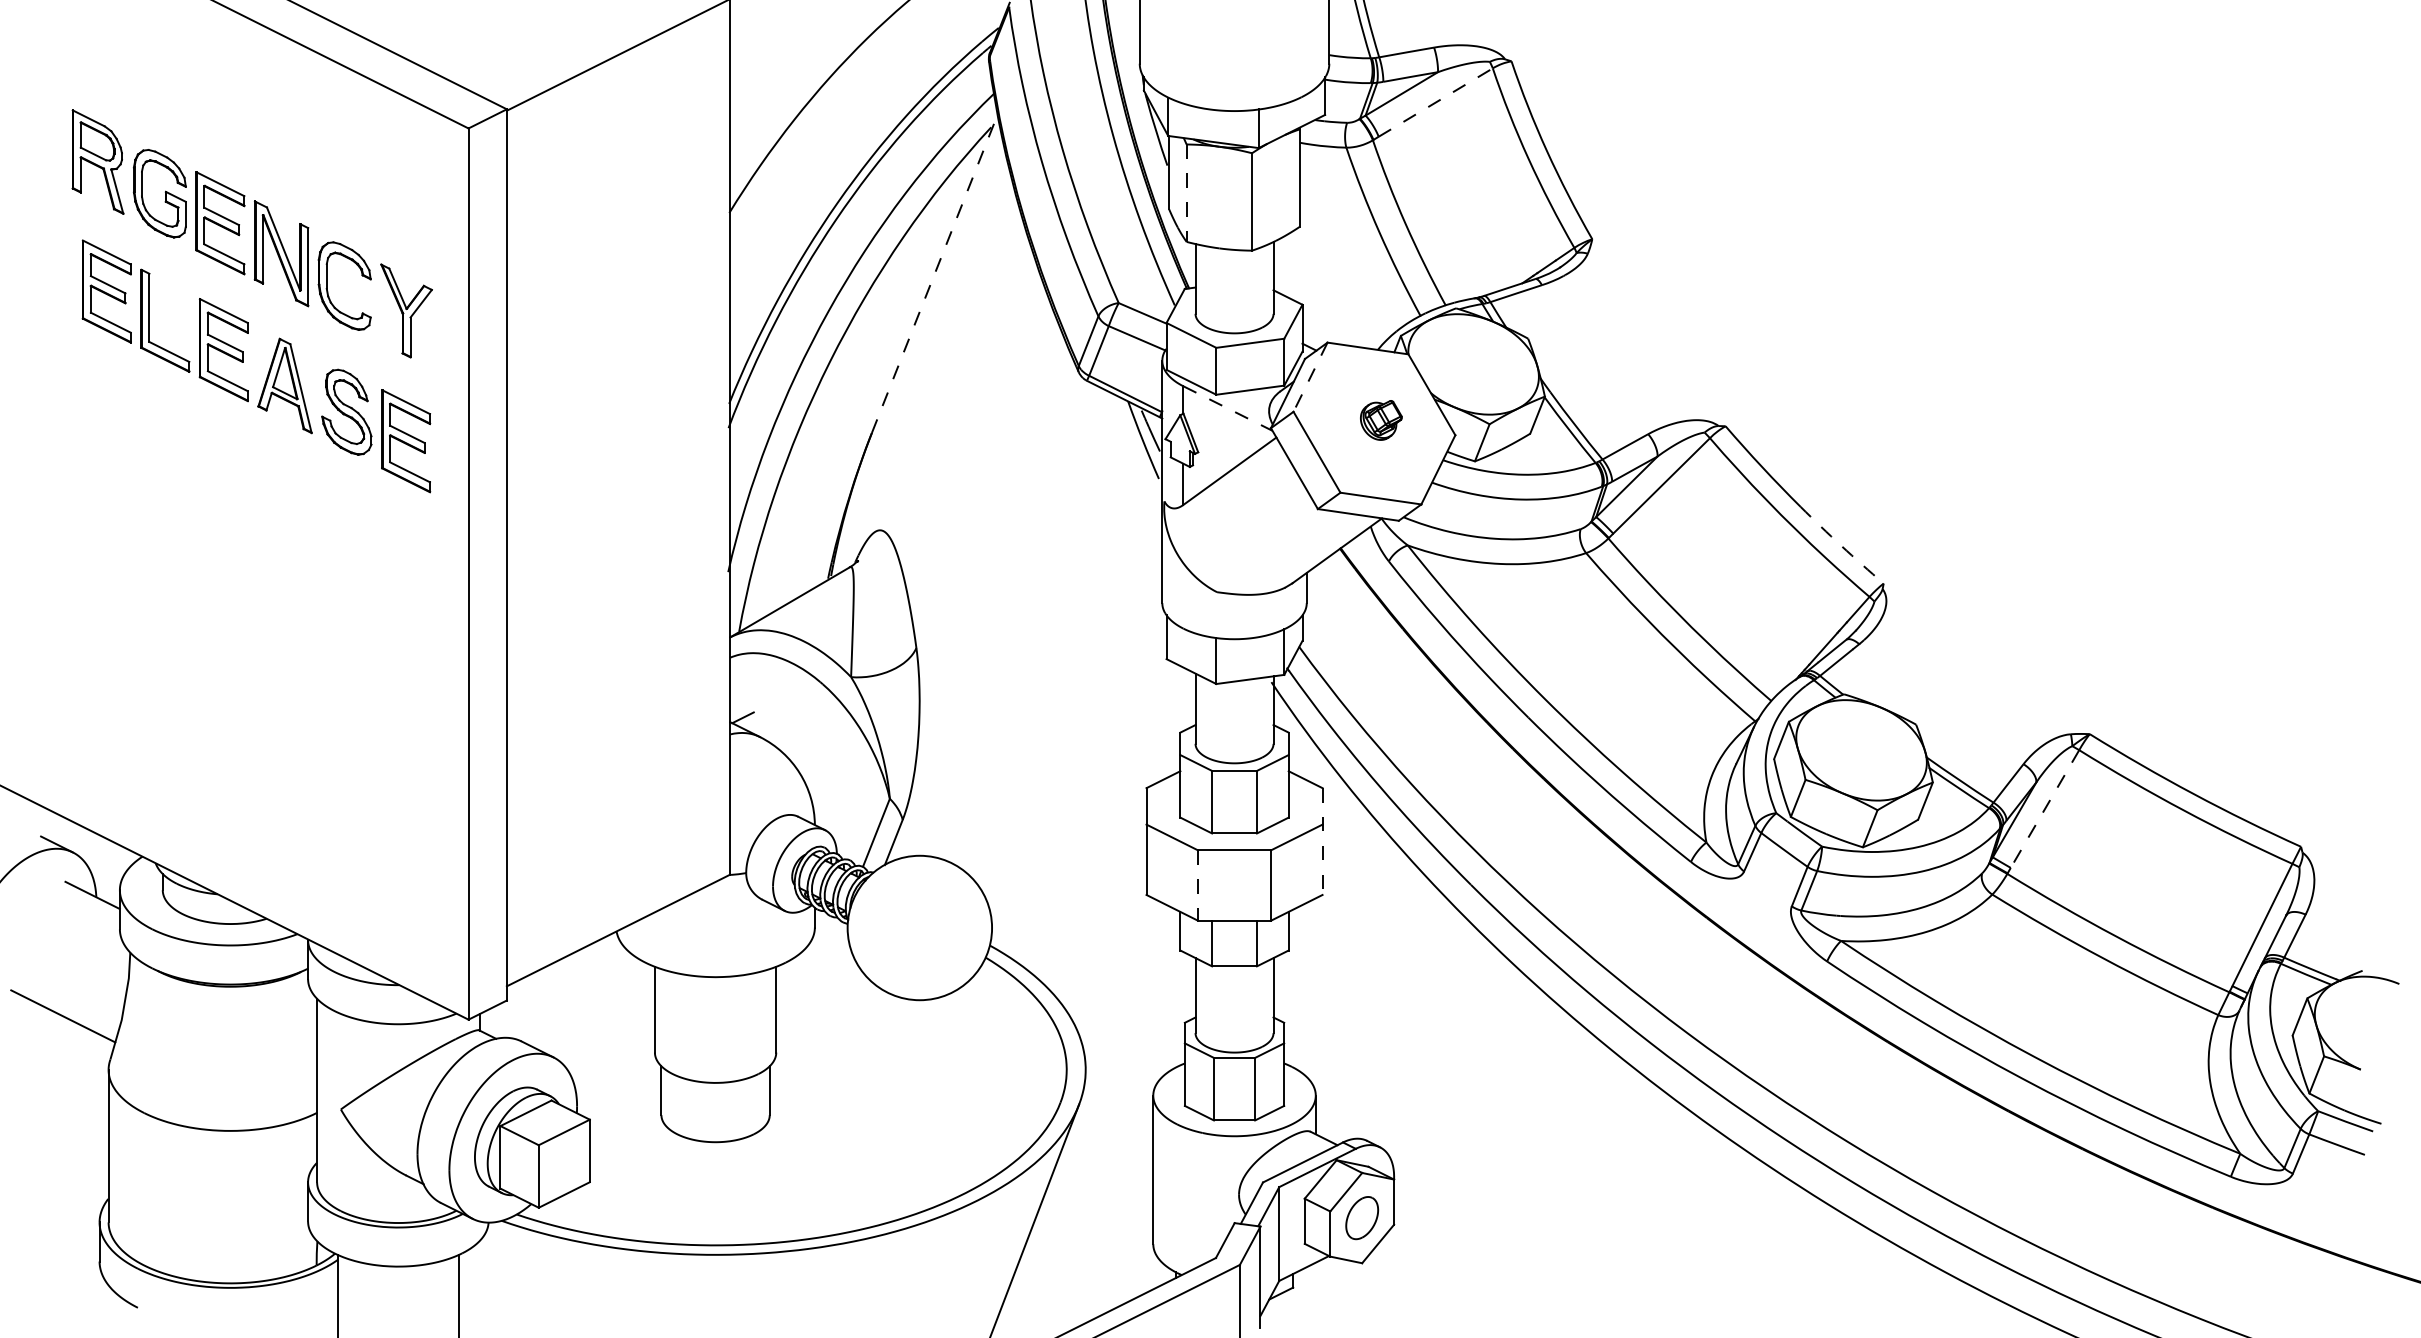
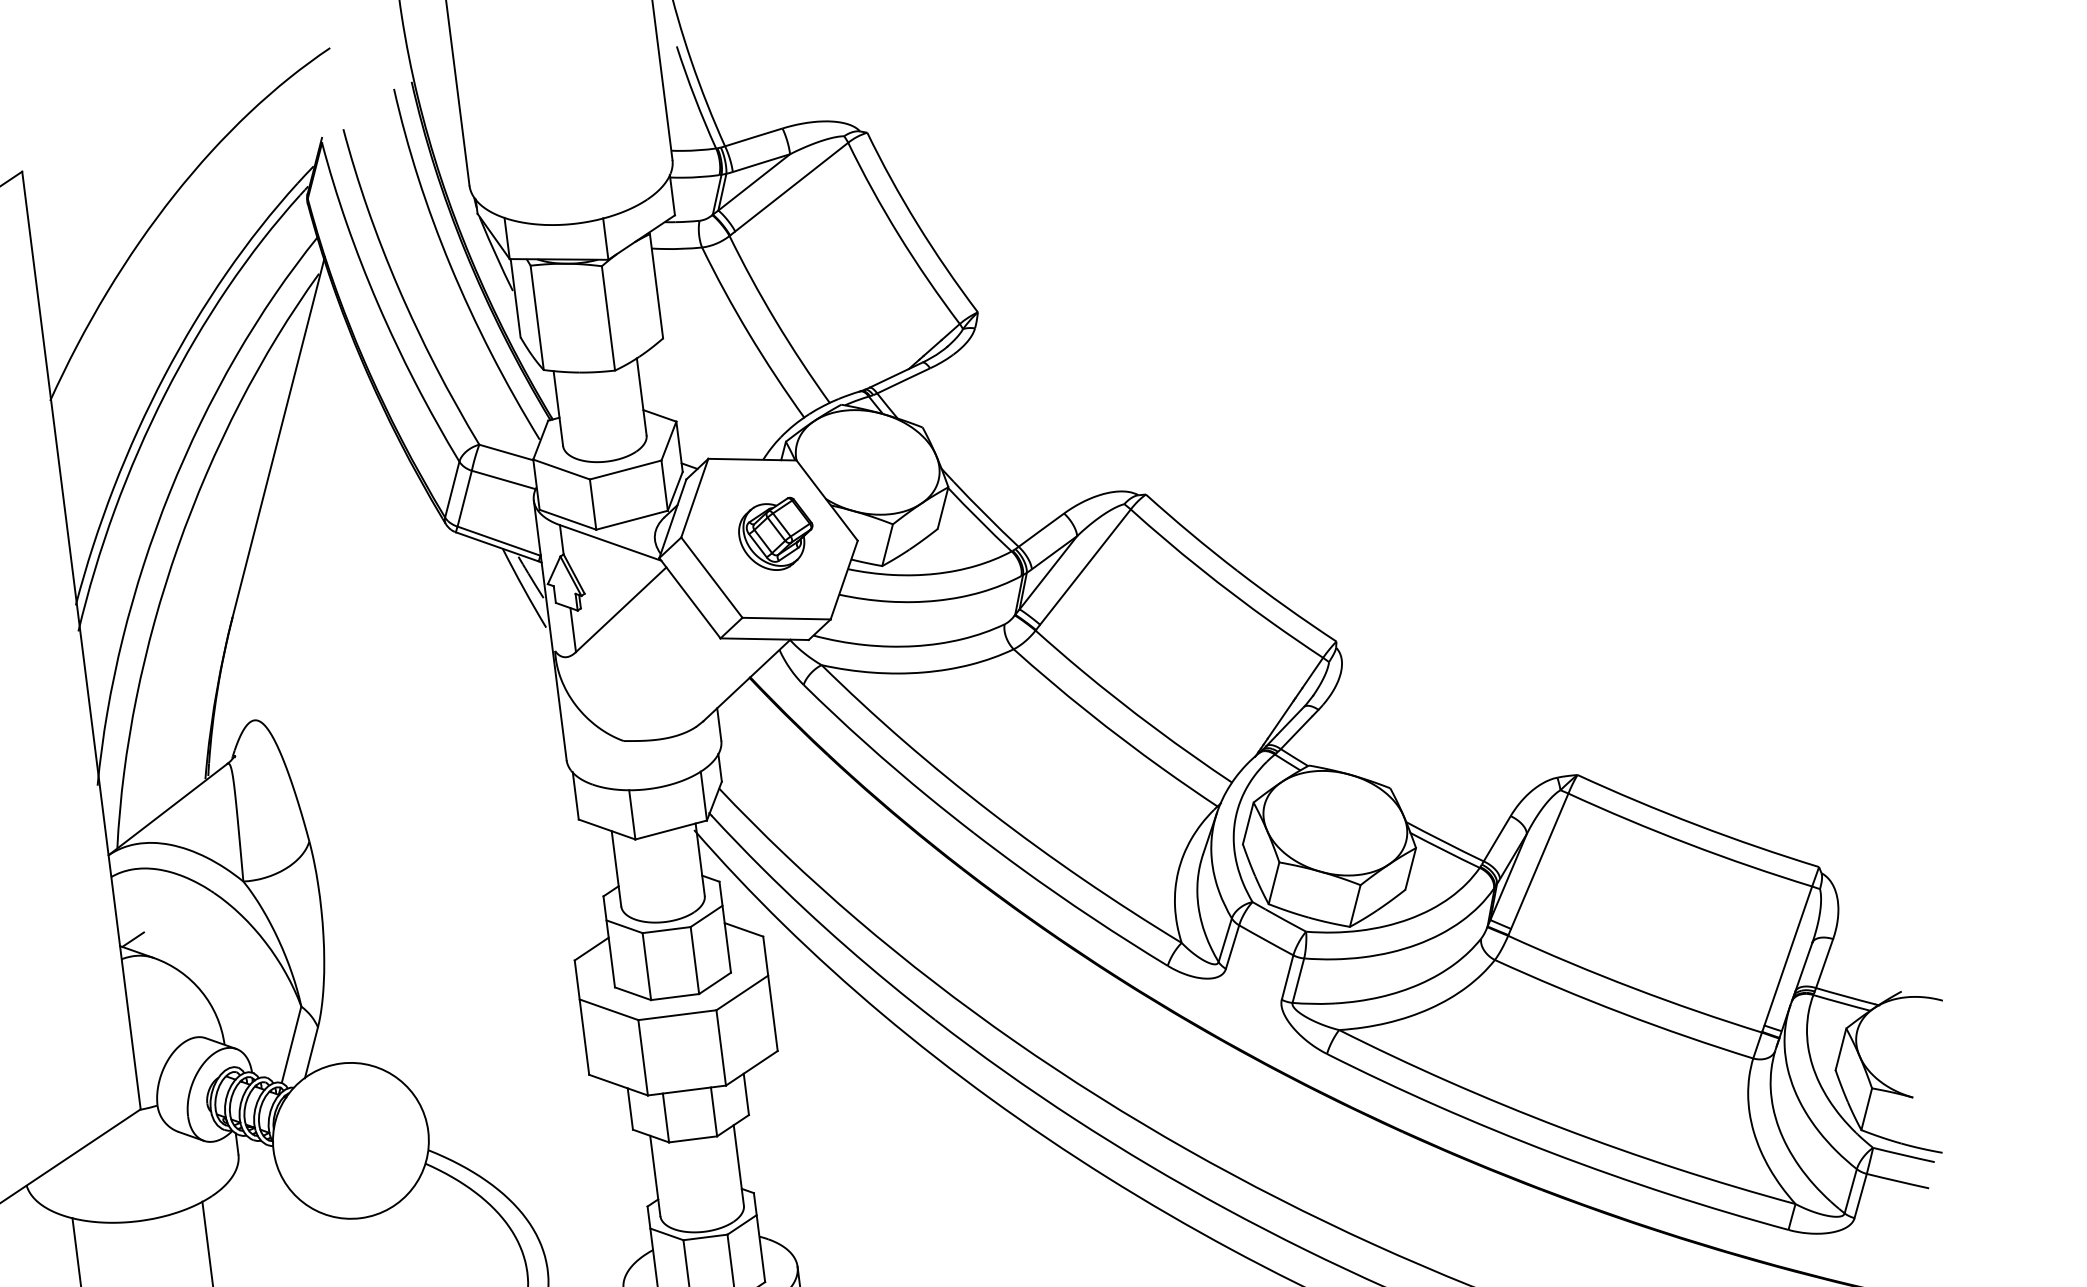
line: (1435, 102) -> (791, 187), dashed -> solid
line: (1186, 193) -> (537, 318), dashed -> solid
line: (935, 272) -> (279, 436), dashed -> solid
line: (1310, 377) -> (694, 498), dashed -> solid
line: (1228, 408) -> (611, 542), dashed -> solid
part: (1381, 420) -> (776, 534), size x1.67
arc: (1841, 545) -> (1286, 606), dashed -> solid
line: (2044, 809) -> (1539, 861), dashed -> solid
line: (1322, 842) -> (770, 994), dashed -> solid
line: (1198, 886) -> (643, 1058), dashed -> solid

